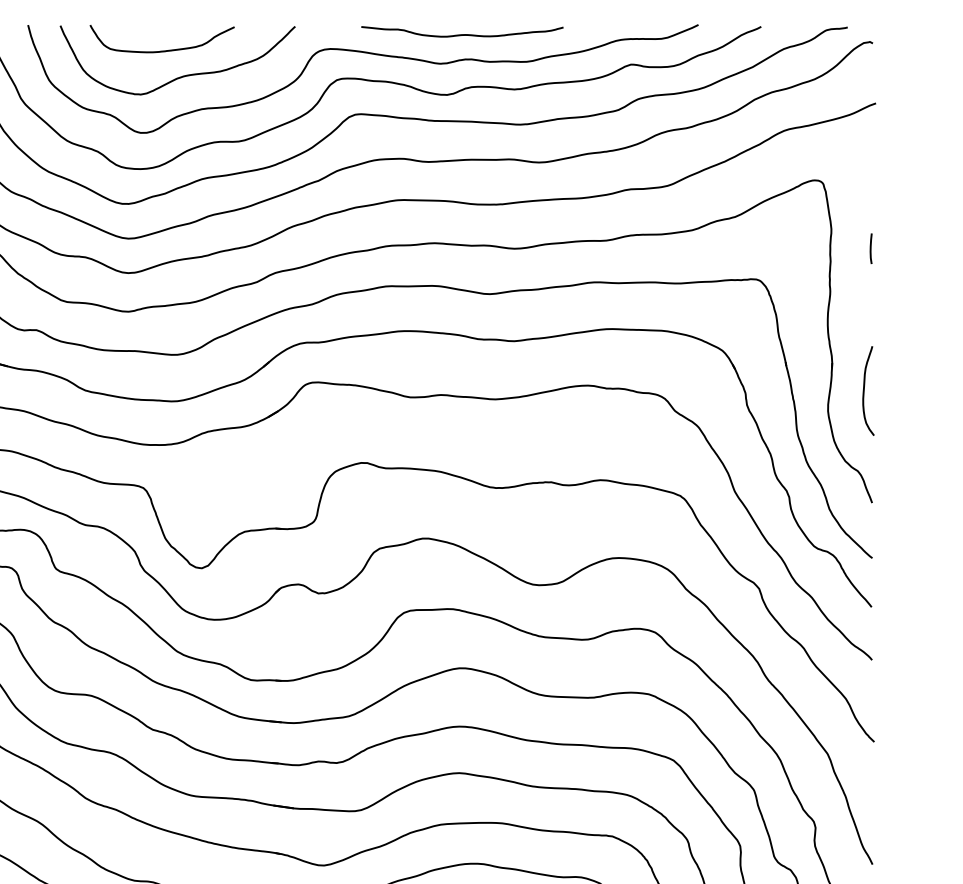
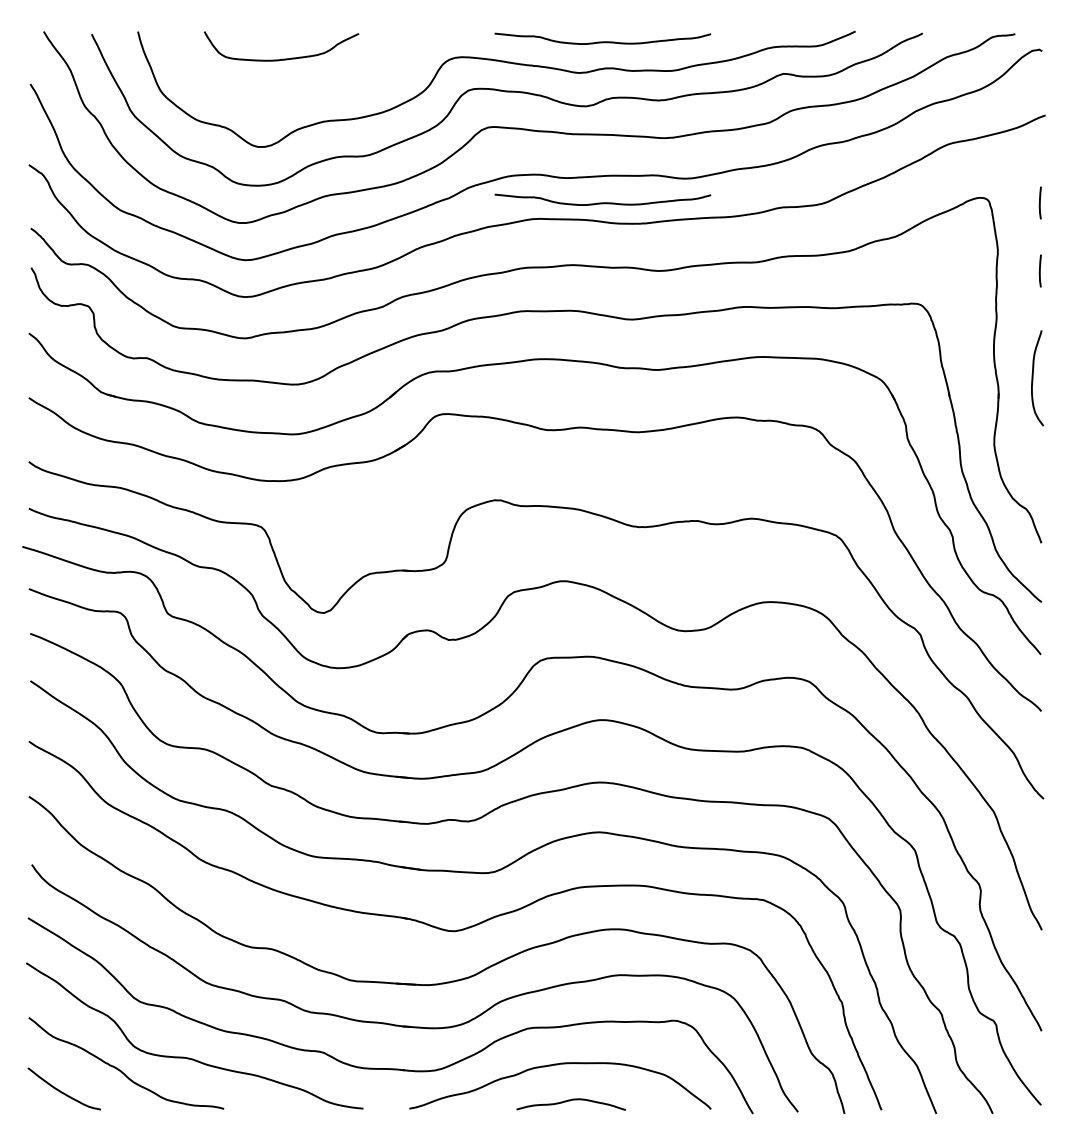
curve: (183, 75) -> (304, 85), removed
curve: (462, 184) -> (602, 202), added
curve: (870, 184) -> (1039, 202), added
curve: (864, 391) -> (1033, 378), moved

